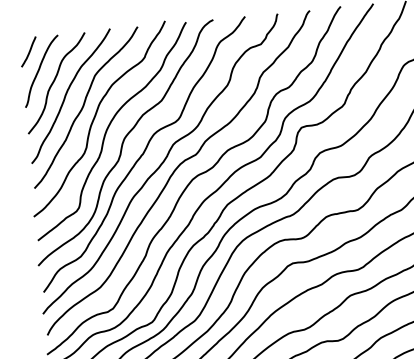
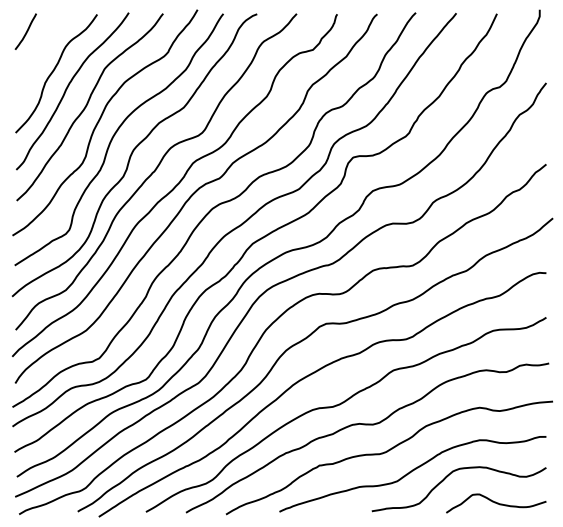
curve: (39, 70) -> (36, 56), removed

